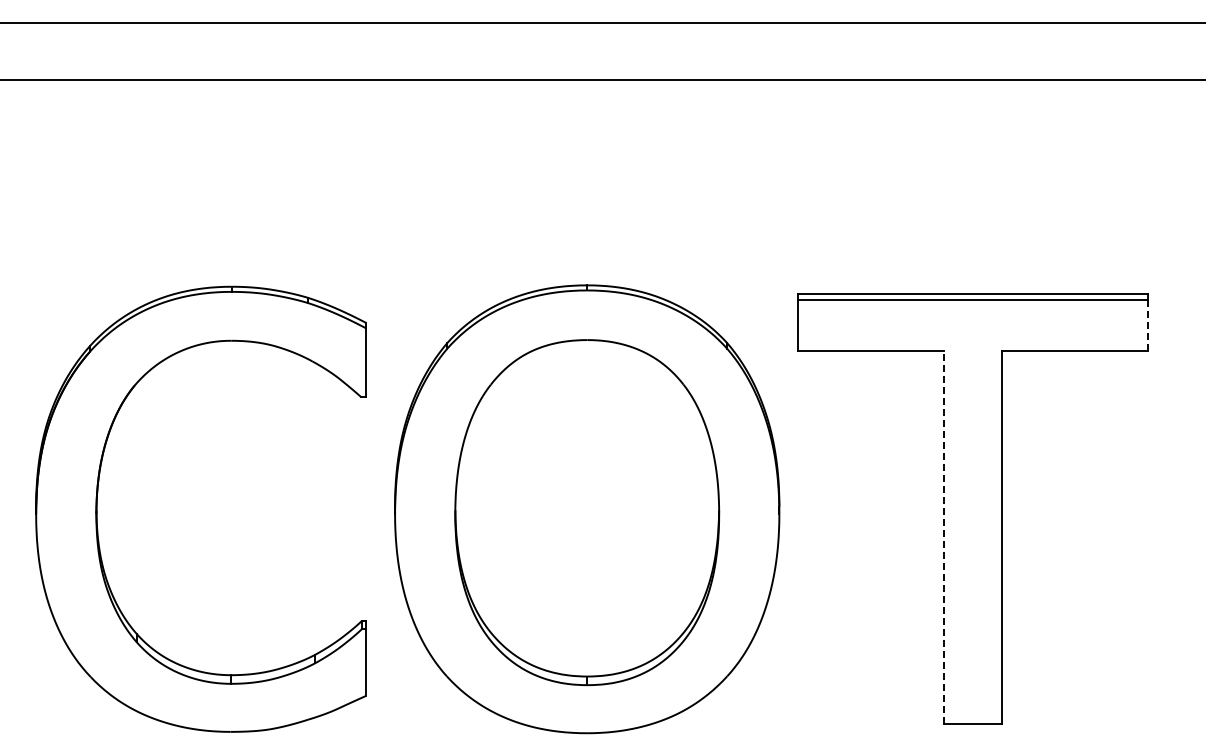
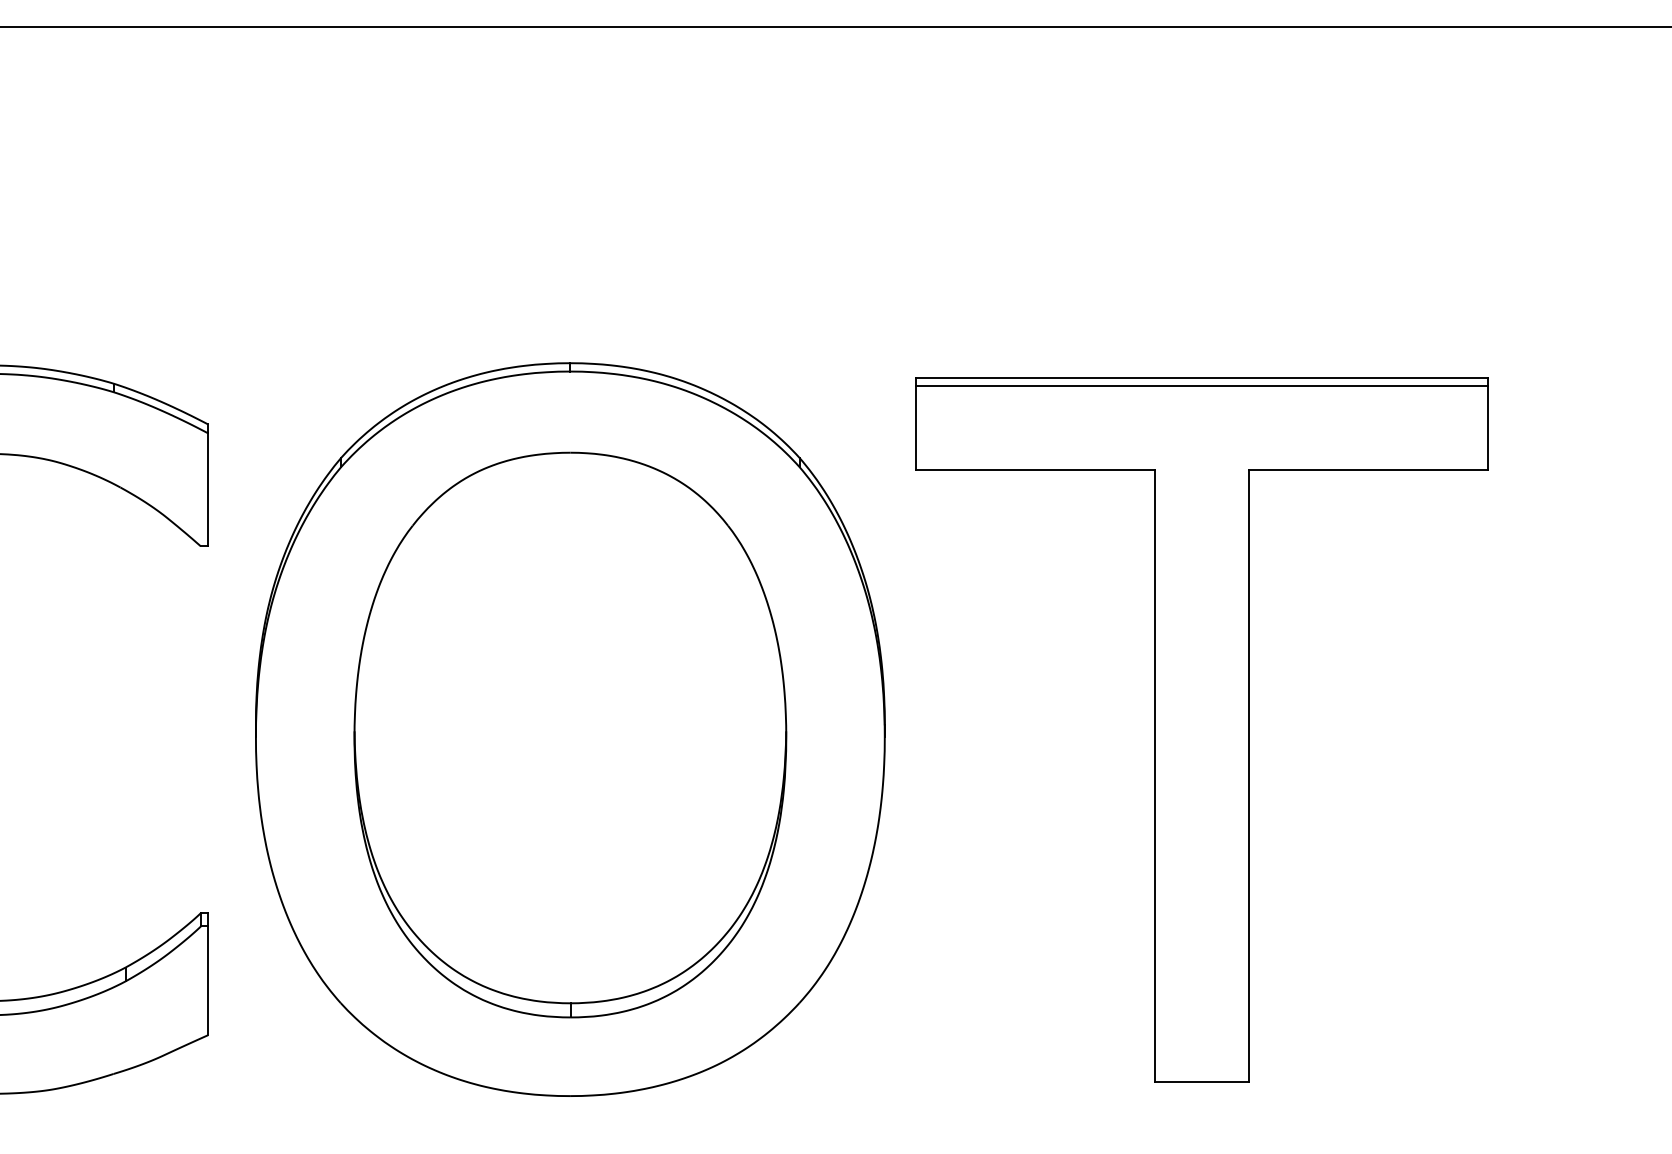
line: (1147, 325) -> (1487, 428), dashed -> solid
line: (944, 537) -> (1155, 775), dashed -> solid

